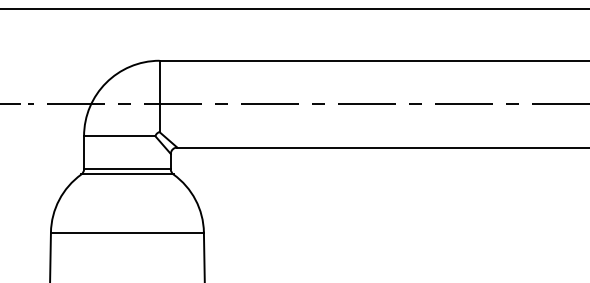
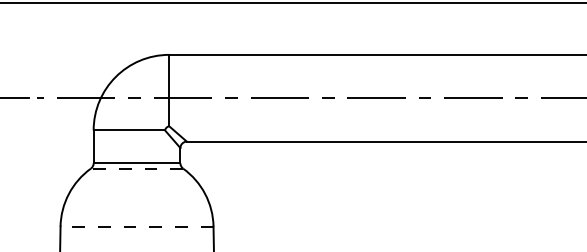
line: (126, 174) -> (136, 168), solid -> dashed
line: (126, 232) -> (136, 226), solid -> dashed

